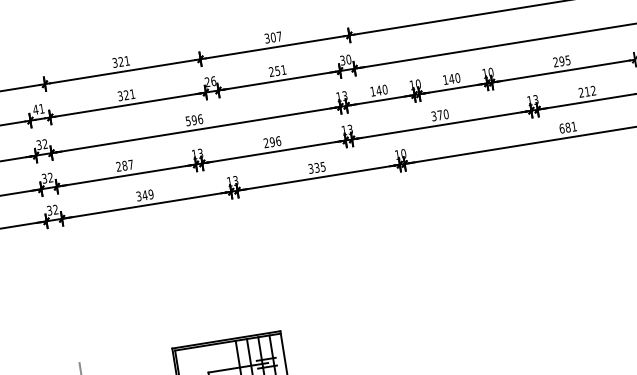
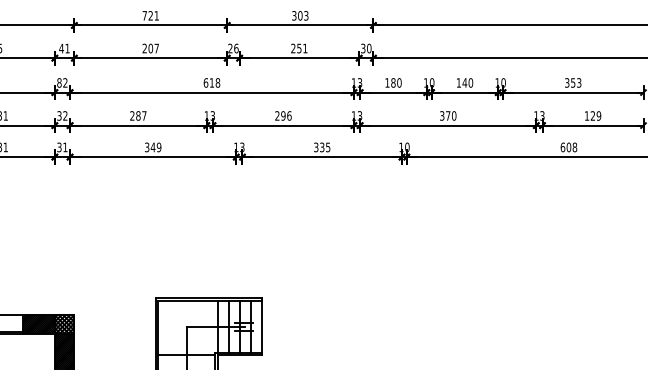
text: (279, 36) -> (306, 15), 307 -> 303
text: (562, 60) -> (573, 82), 295 -> 353
text: (114, 62) -> (144, 15), 321 -> 721
text: (379, 90) -> (393, 82), 140 -> 180
text: (586, 91) -> (592, 115), 212 -> 129
text: (126, 95) -> (150, 48), 321 -> 207
text: (193, 119) -> (211, 82), 596 -> 618
text: (570, 127) -> (571, 147), 681 -> 608
text: (39, 144) -> (59, 82), 32 -> 82
text: (55, 209) -> (65, 147), 32 -> 31

